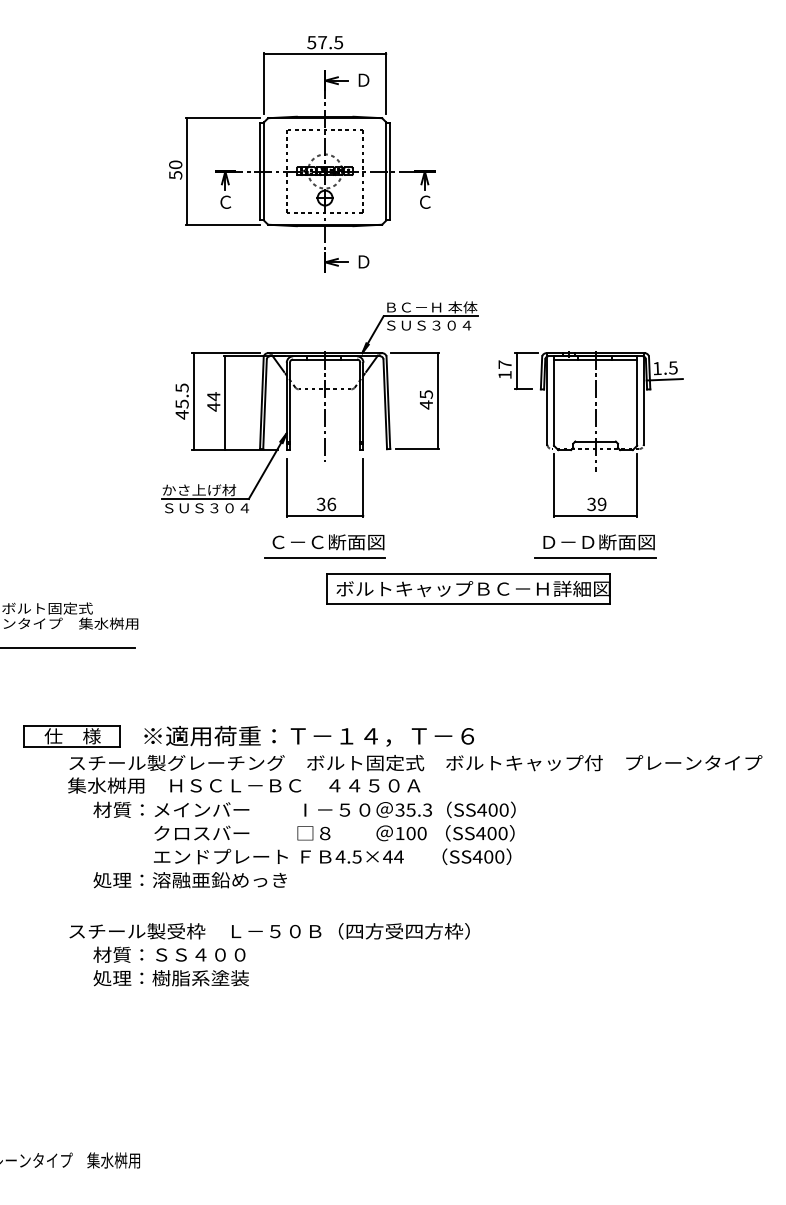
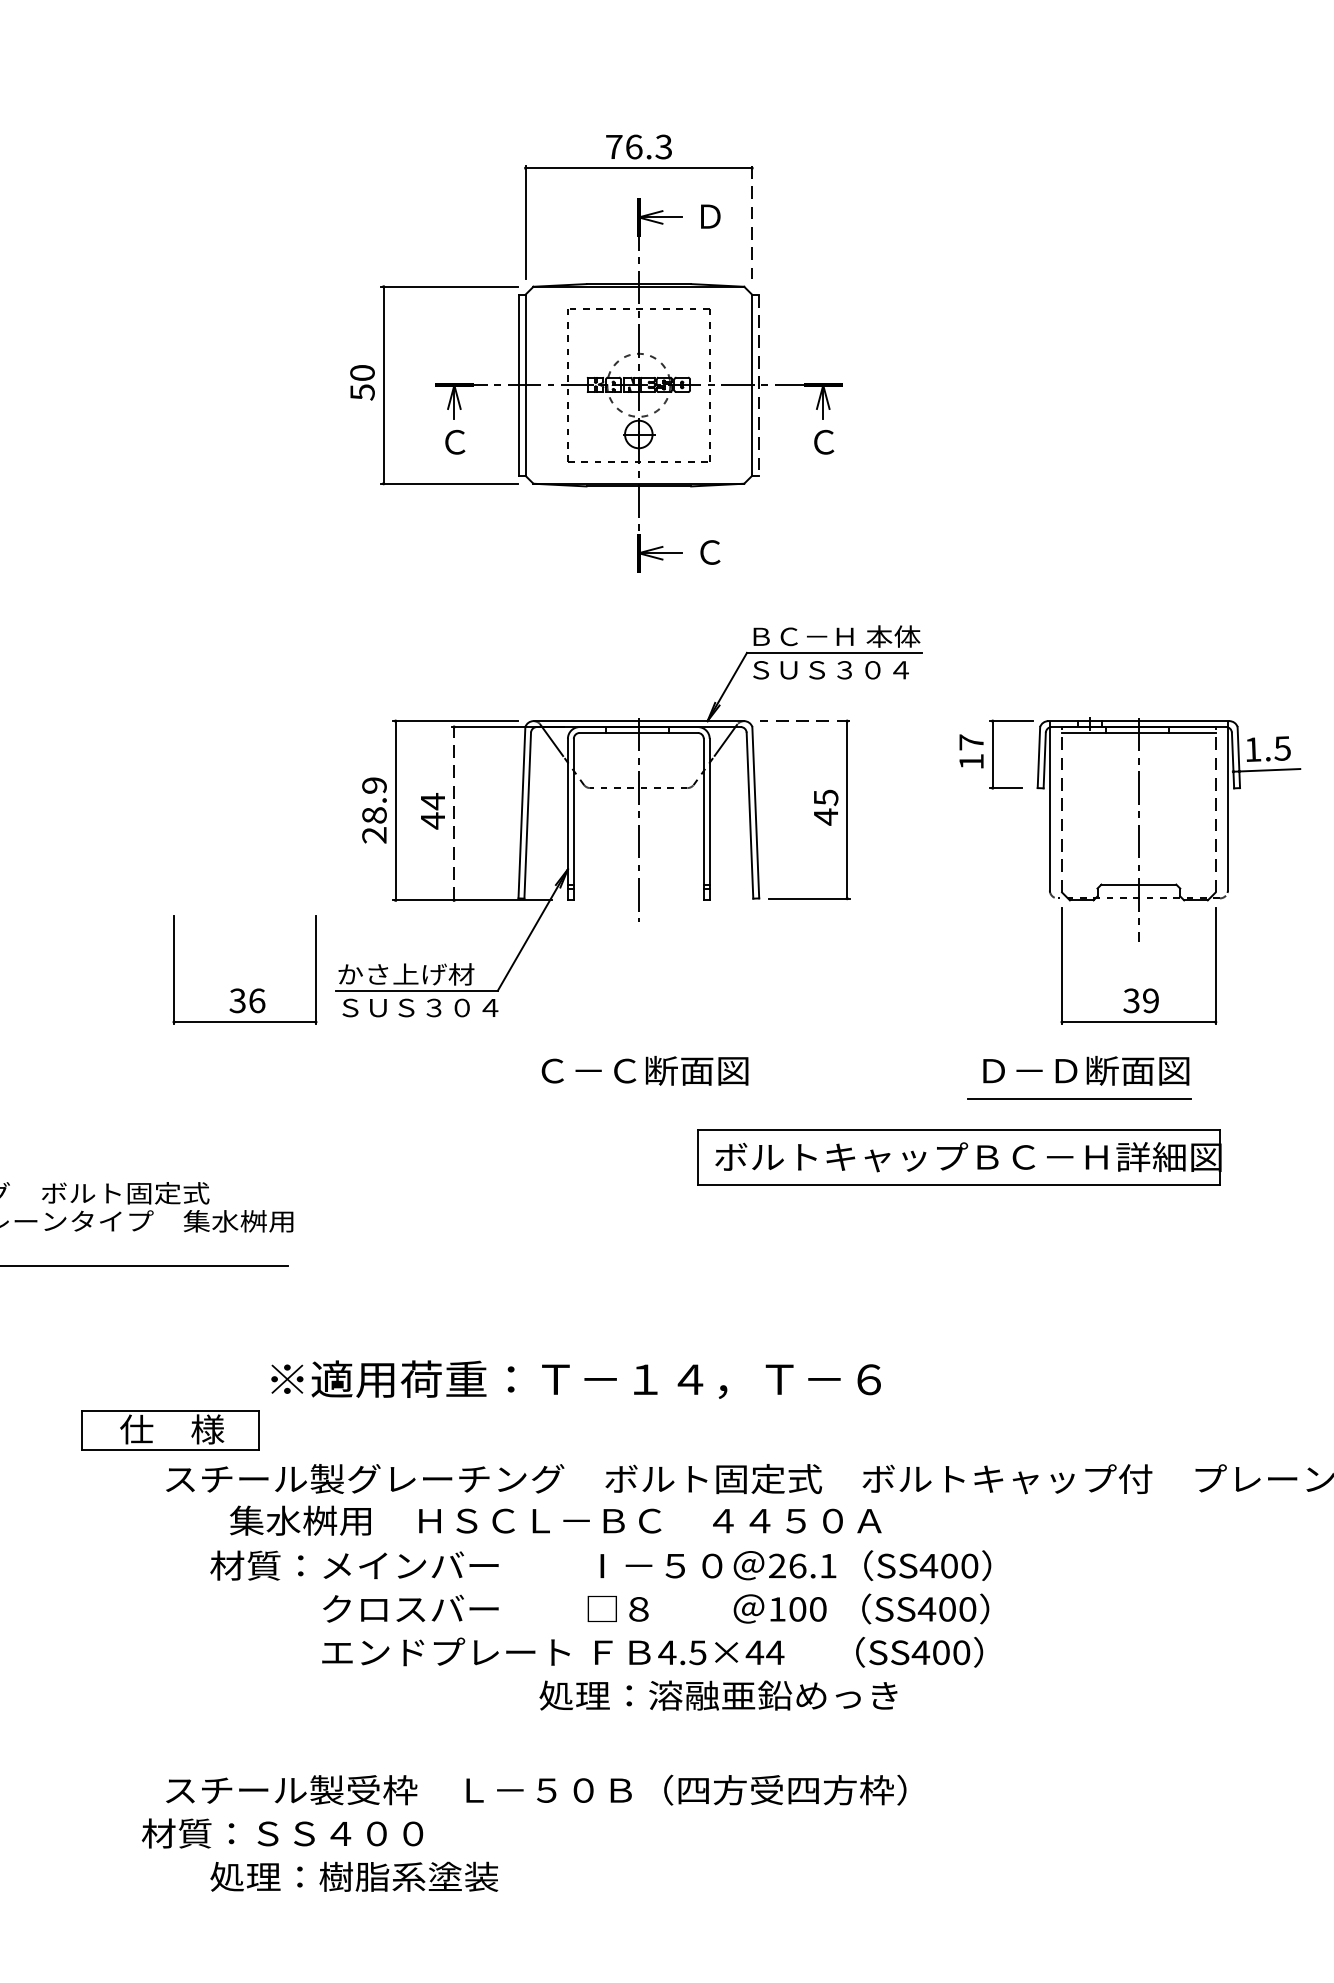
text: (325, 42) -> (639, 146), 57.5 -> 76.3
line: (386, 83) -> (752, 222), solid -> dashed
line: (390, 171) -> (759, 385), solid -> dashed
text: (363, 261) -> (709, 551), Ｄ -> Ｃ
line: (414, 353) -> (804, 721), solid -> dashed
text: (181, 401) -> (373, 810), 45.5 -> 28.9
line: (554, 401) -> (1062, 810), solid -> dashed
line: (637, 401) -> (1216, 810), solid -> dashed
line: (225, 403) -> (454, 814), solid -> dashed
part: (321, 497) -> (238, 988), moved
part: (595, 546) -> (1079, 1078), moved
line: (324, 557) -> (637, 1098), removed
part: (468, 588) -> (959, 1156), moved
text: (308, 736) -> (574, 1380), moved
text: (244, 785) -> (556, 1520), moved
text: (413, 809) -> (802, 1564), 35.3 -> 26.1
text: (189, 880) -> (717, 1696), moved
text: (169, 954) -> (282, 1832), moved

